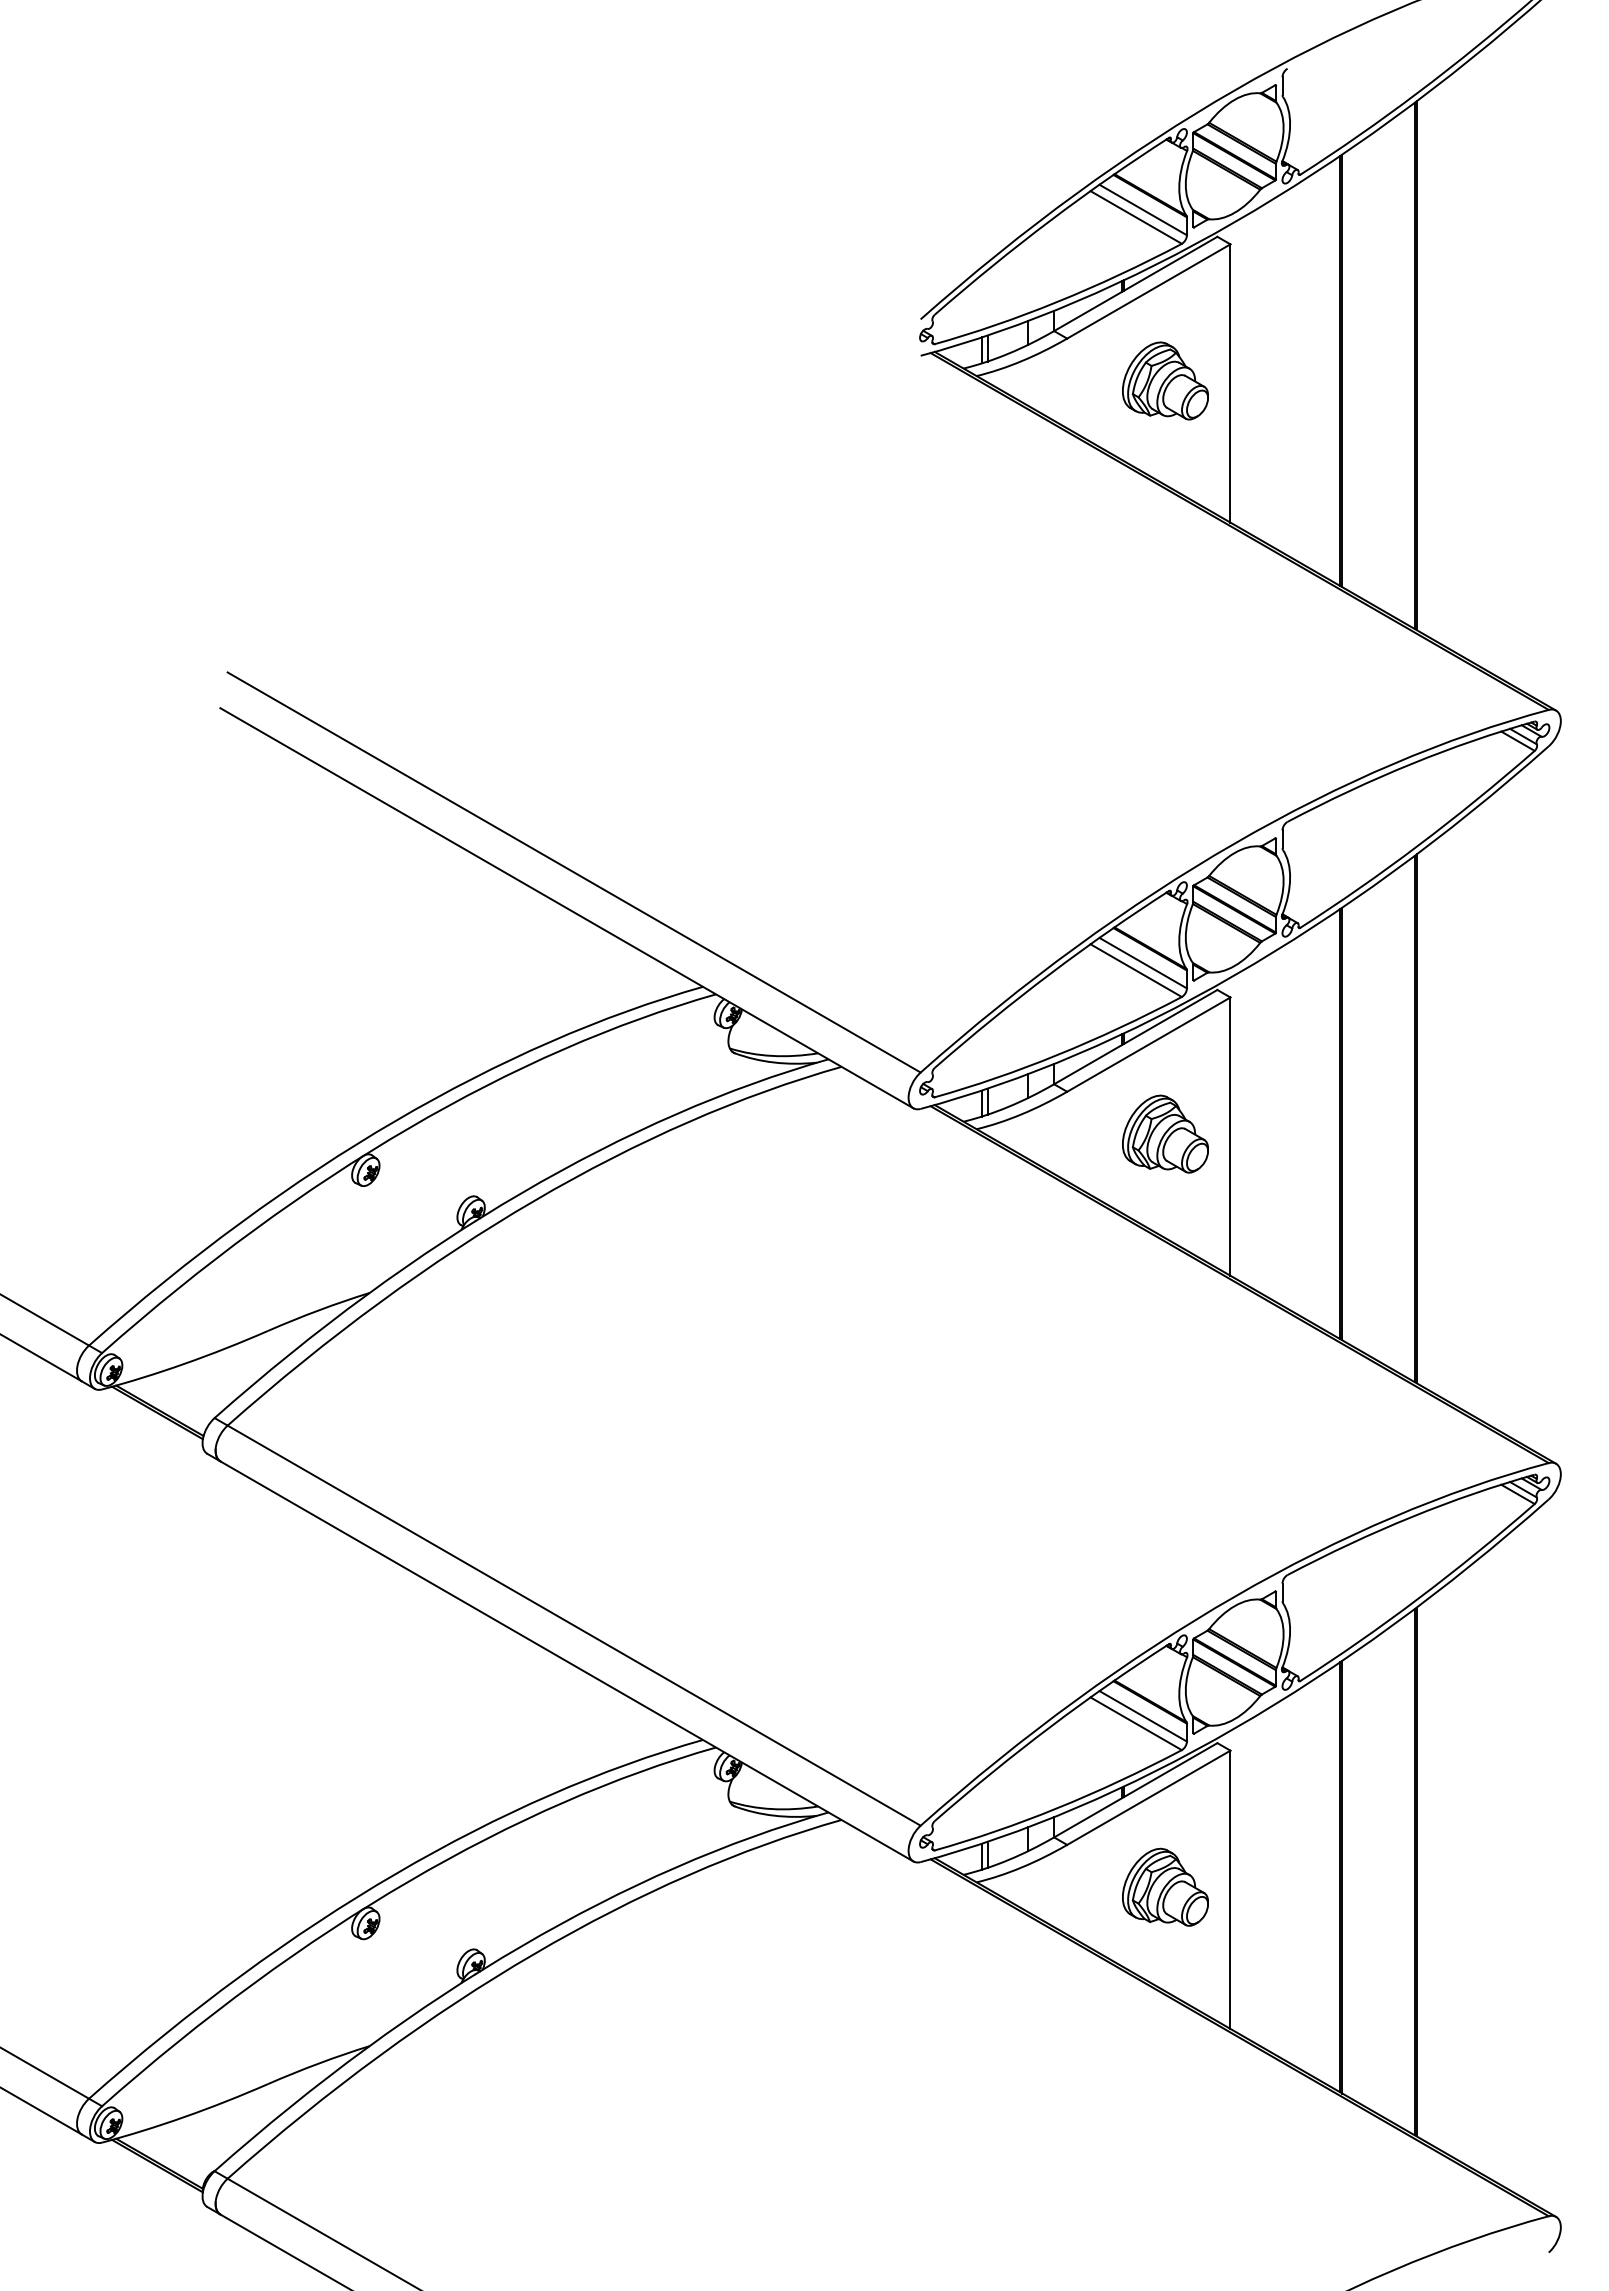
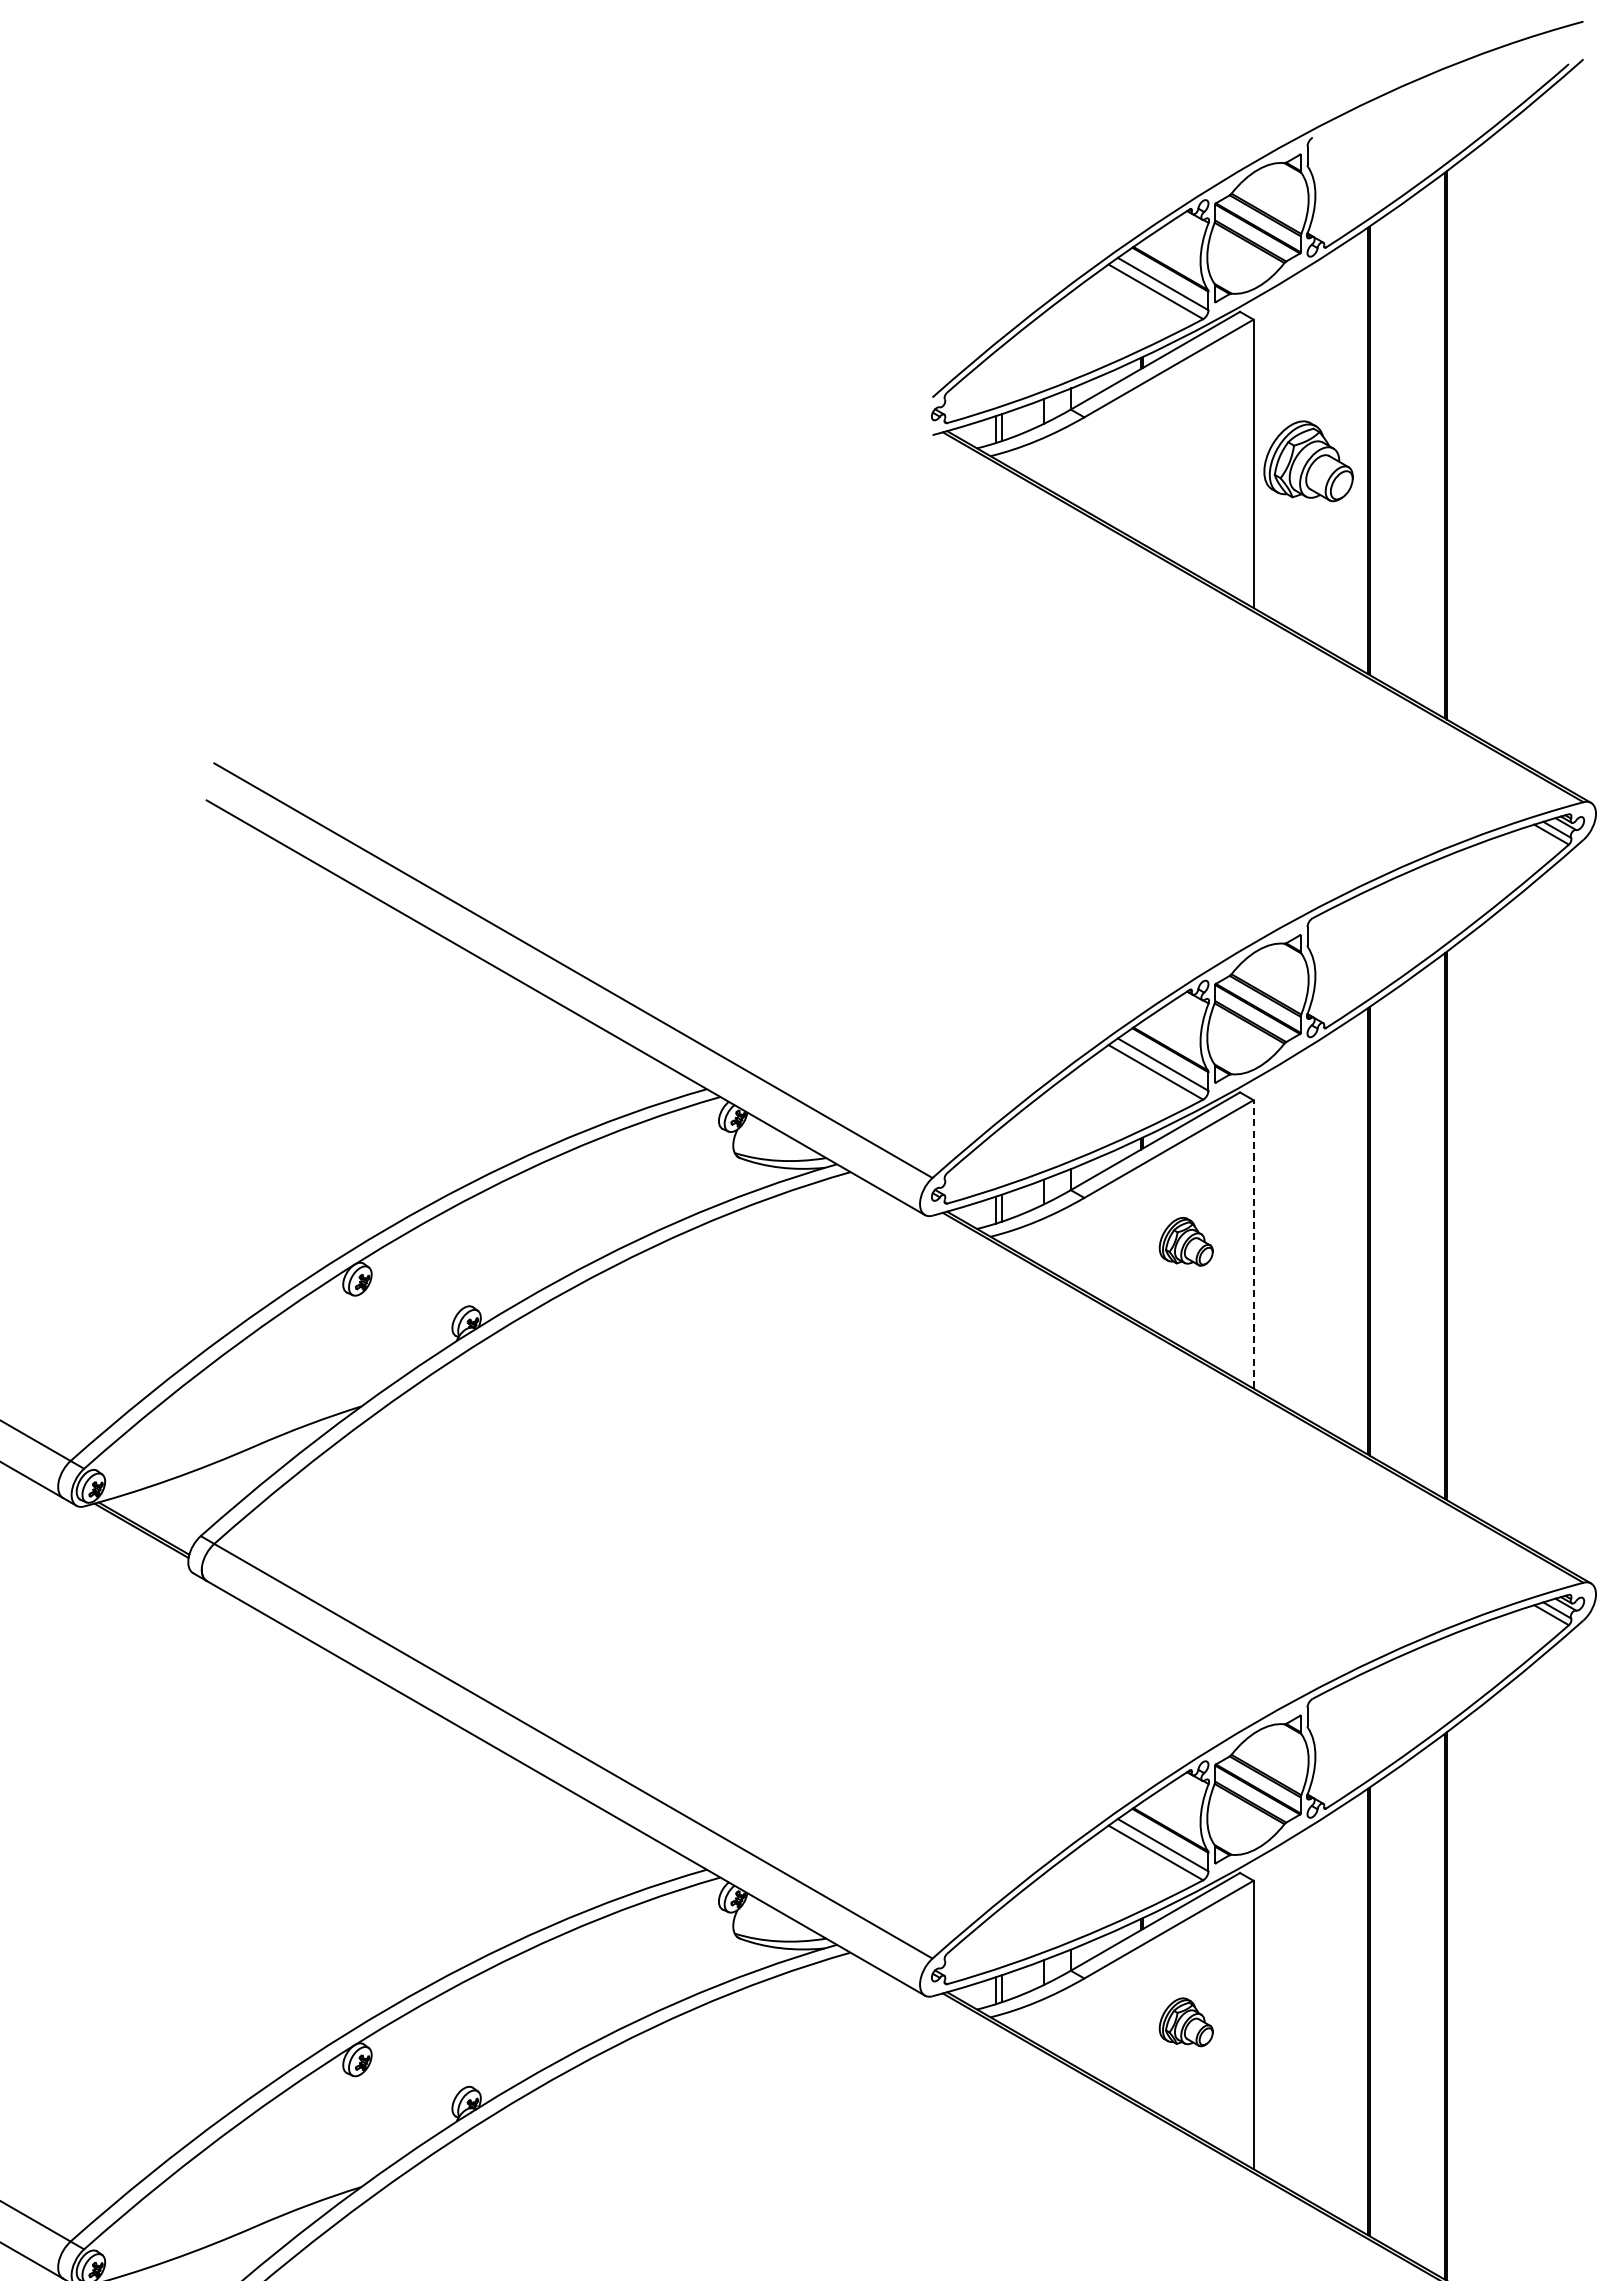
part: (1165, 380) -> (1308, 460), moved
part: (1165, 1133) -> (1186, 1241), size x0.6
line: (1230, 1136) -> (1253, 1244), solid -> dashed
part: (1165, 1886) -> (1186, 2021), size x0.6

